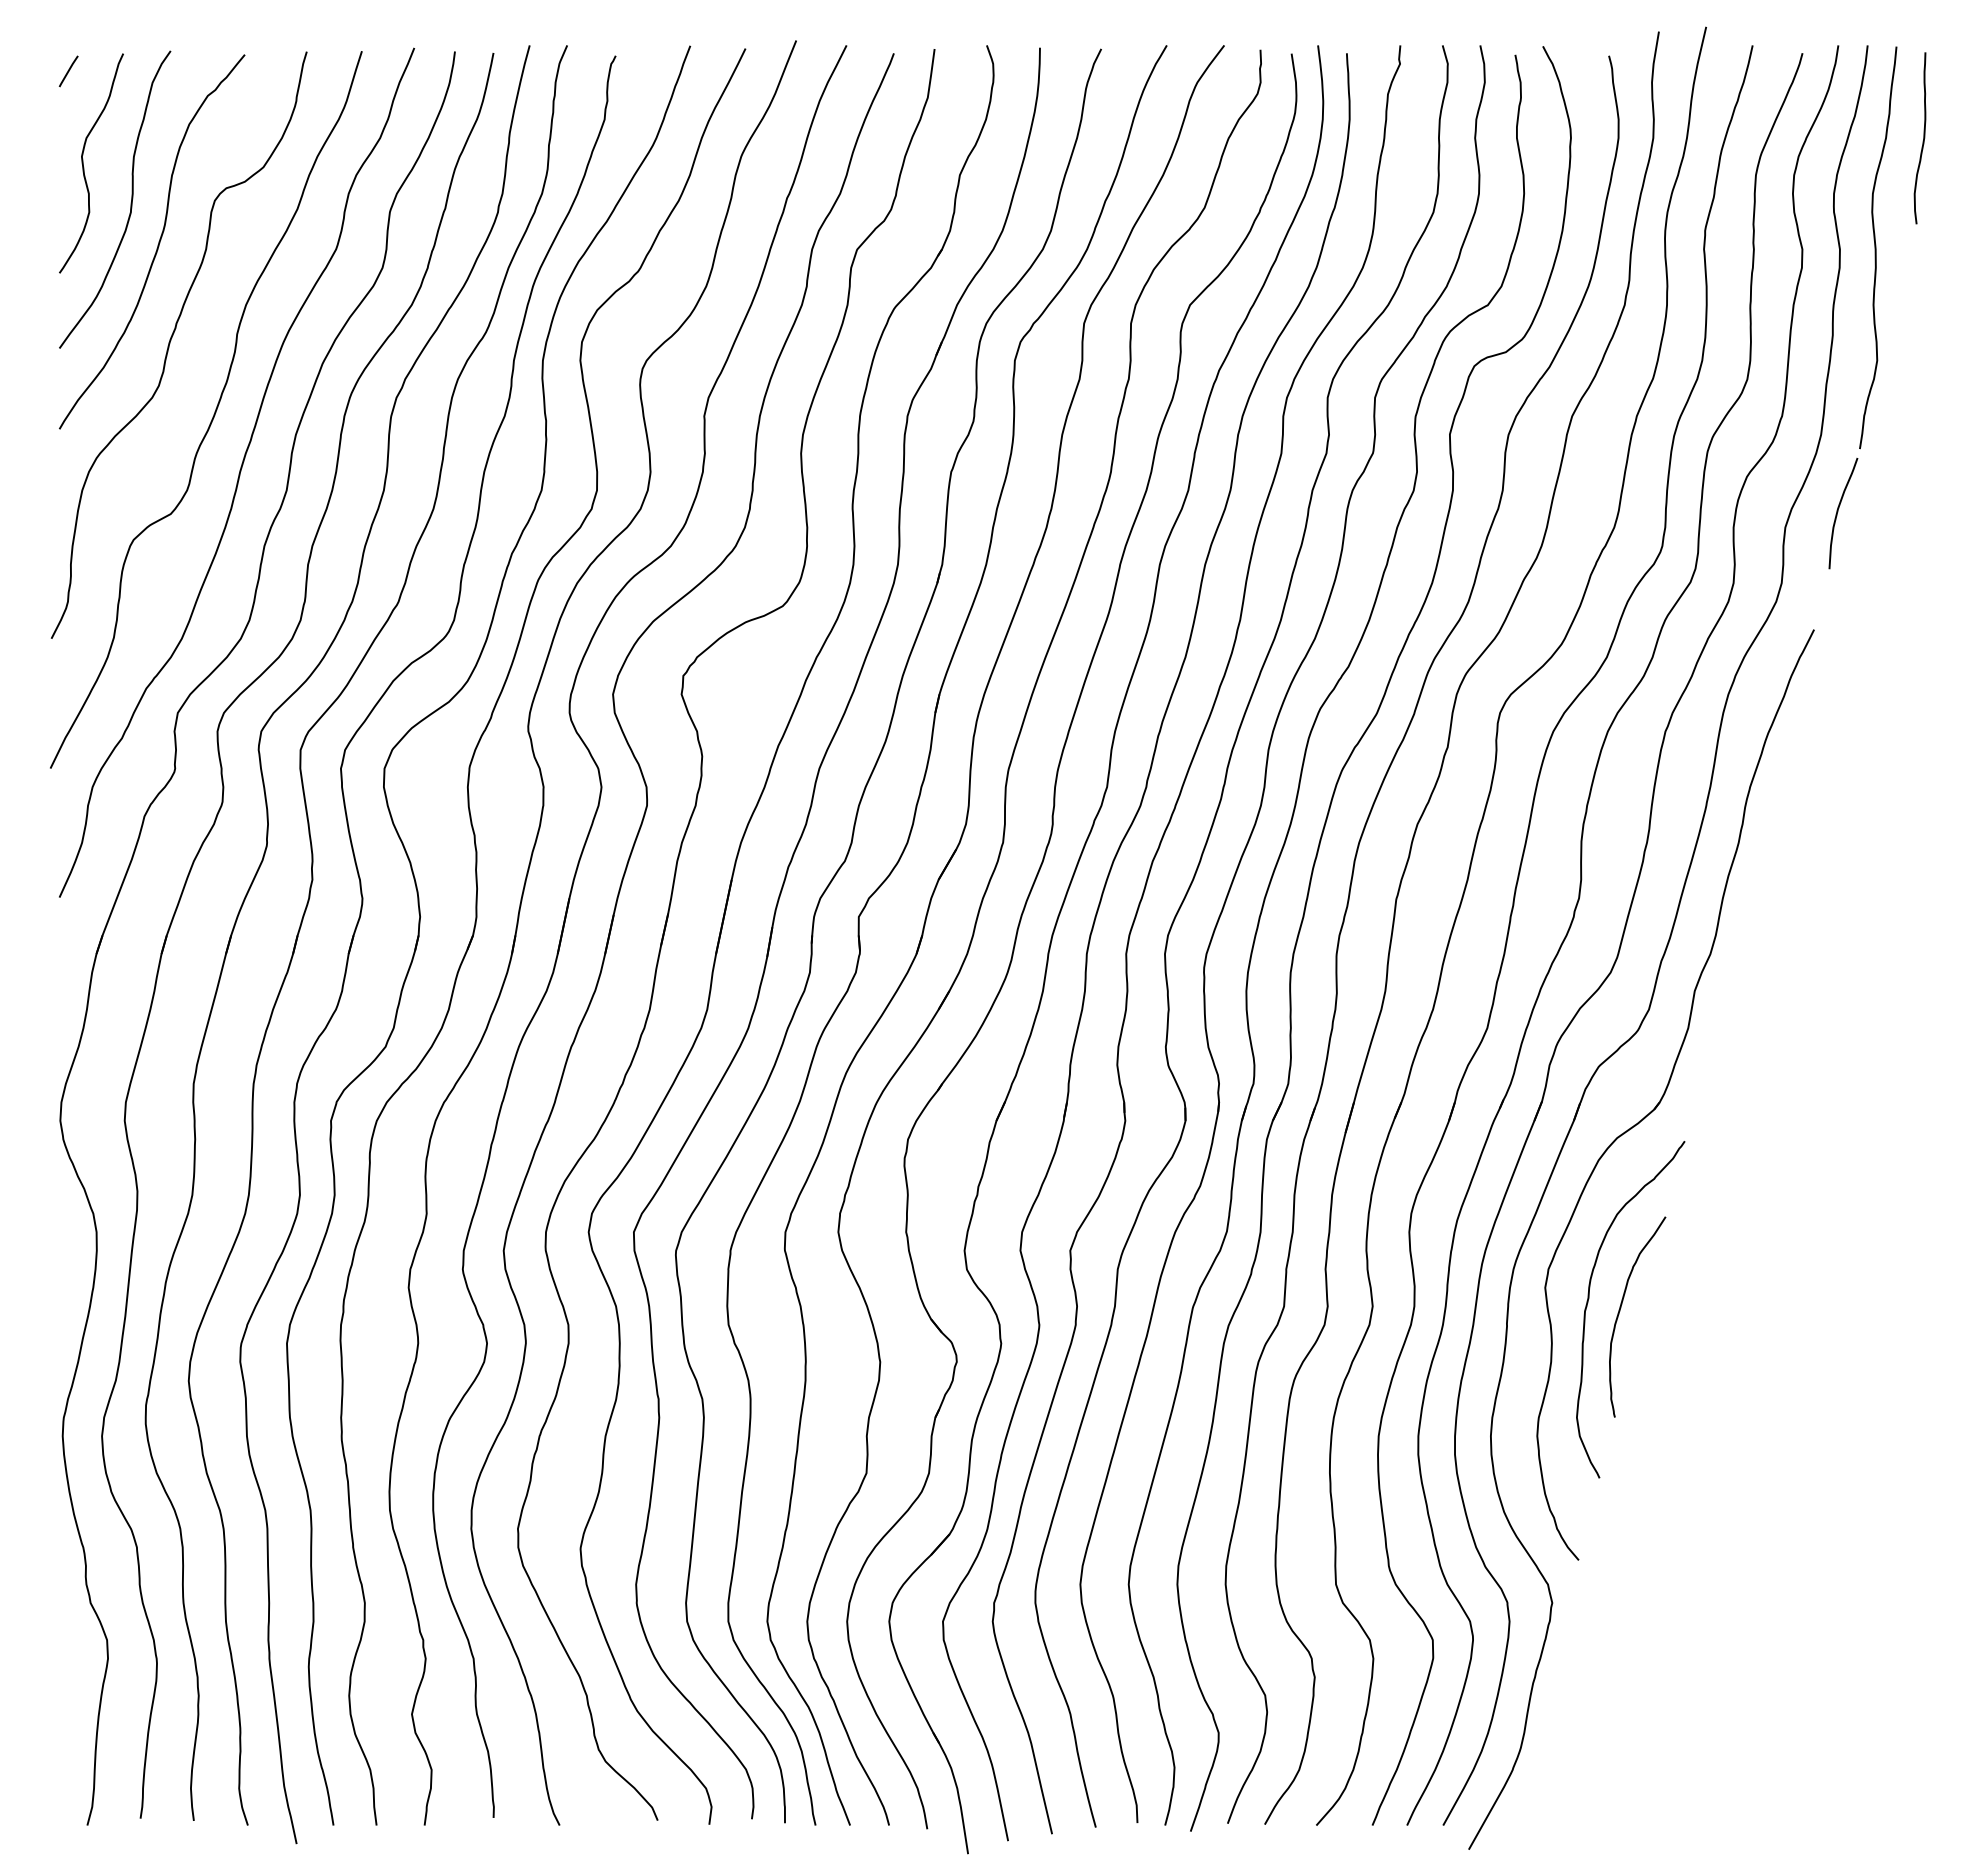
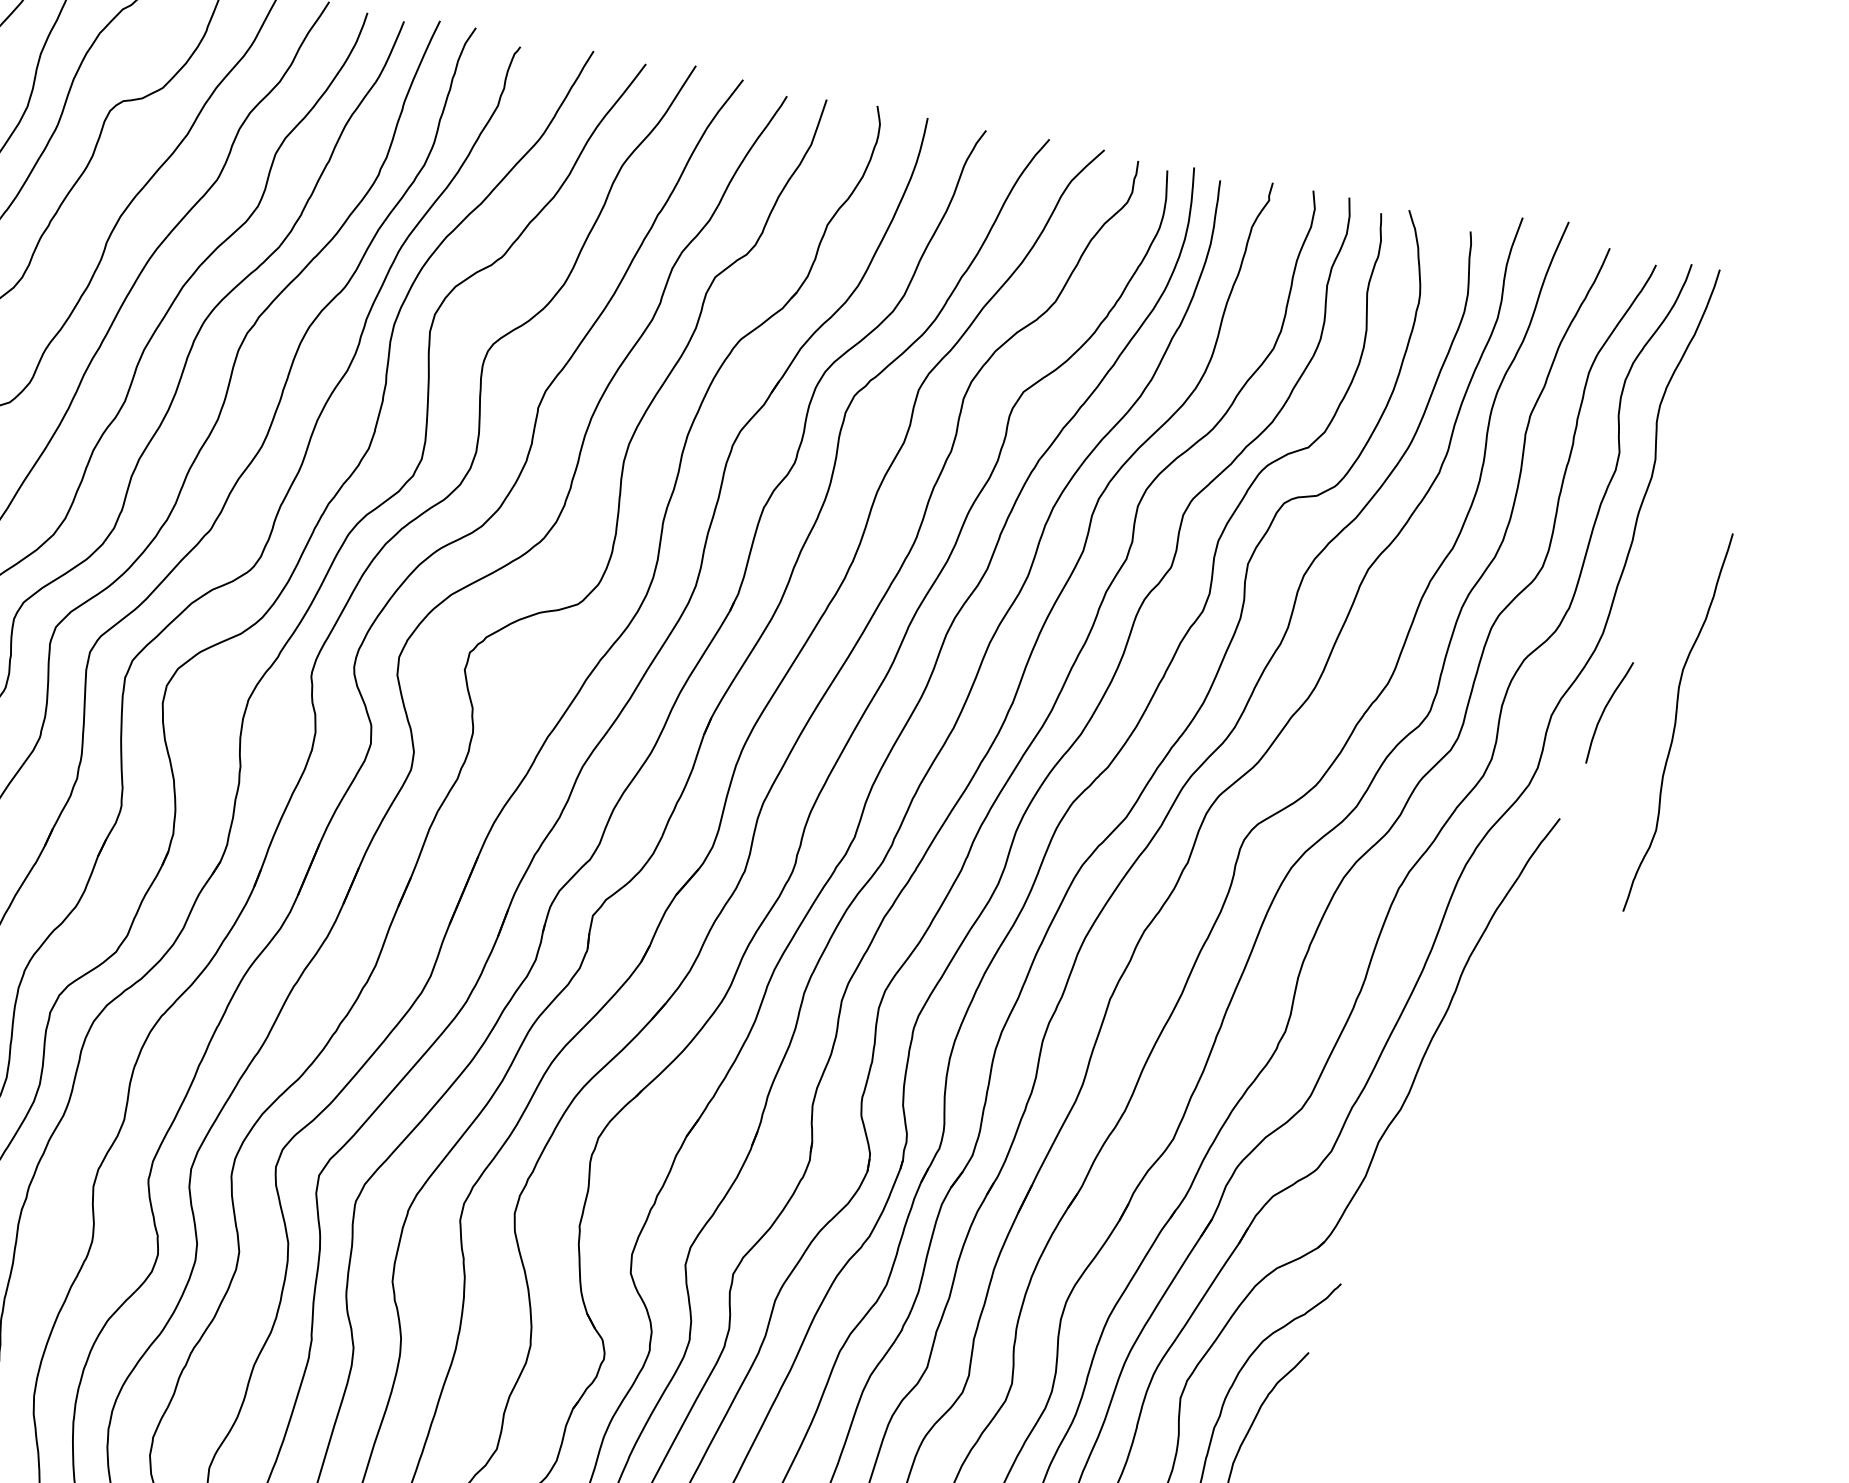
curve: (1923, 138) -> (1755, 369), removed
curve: (1876, 247) -> (1676, 721), moved

